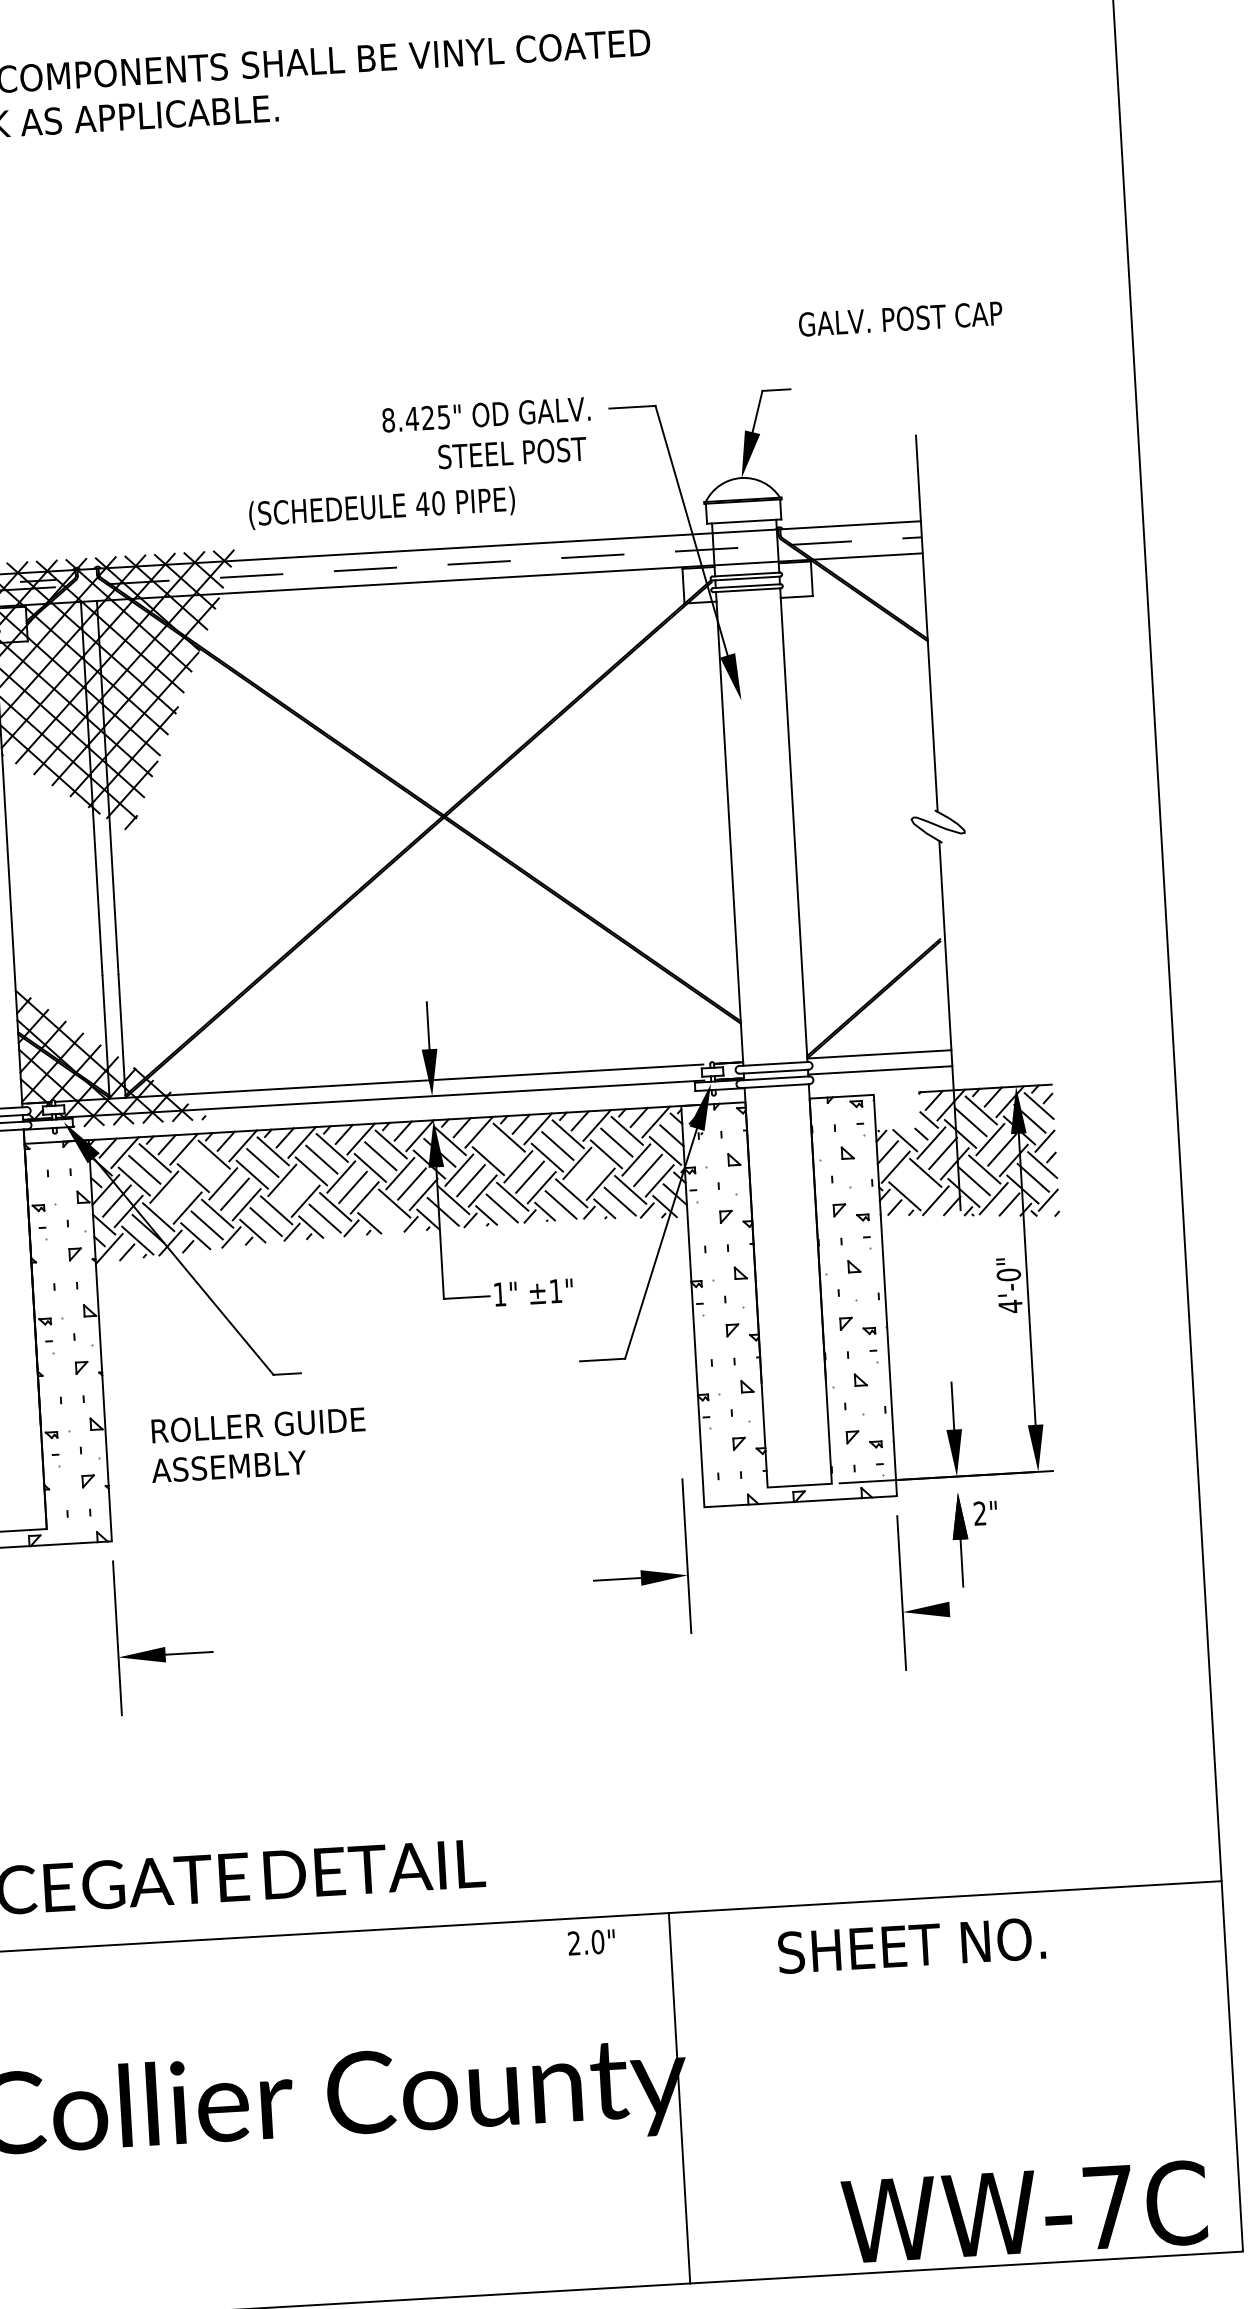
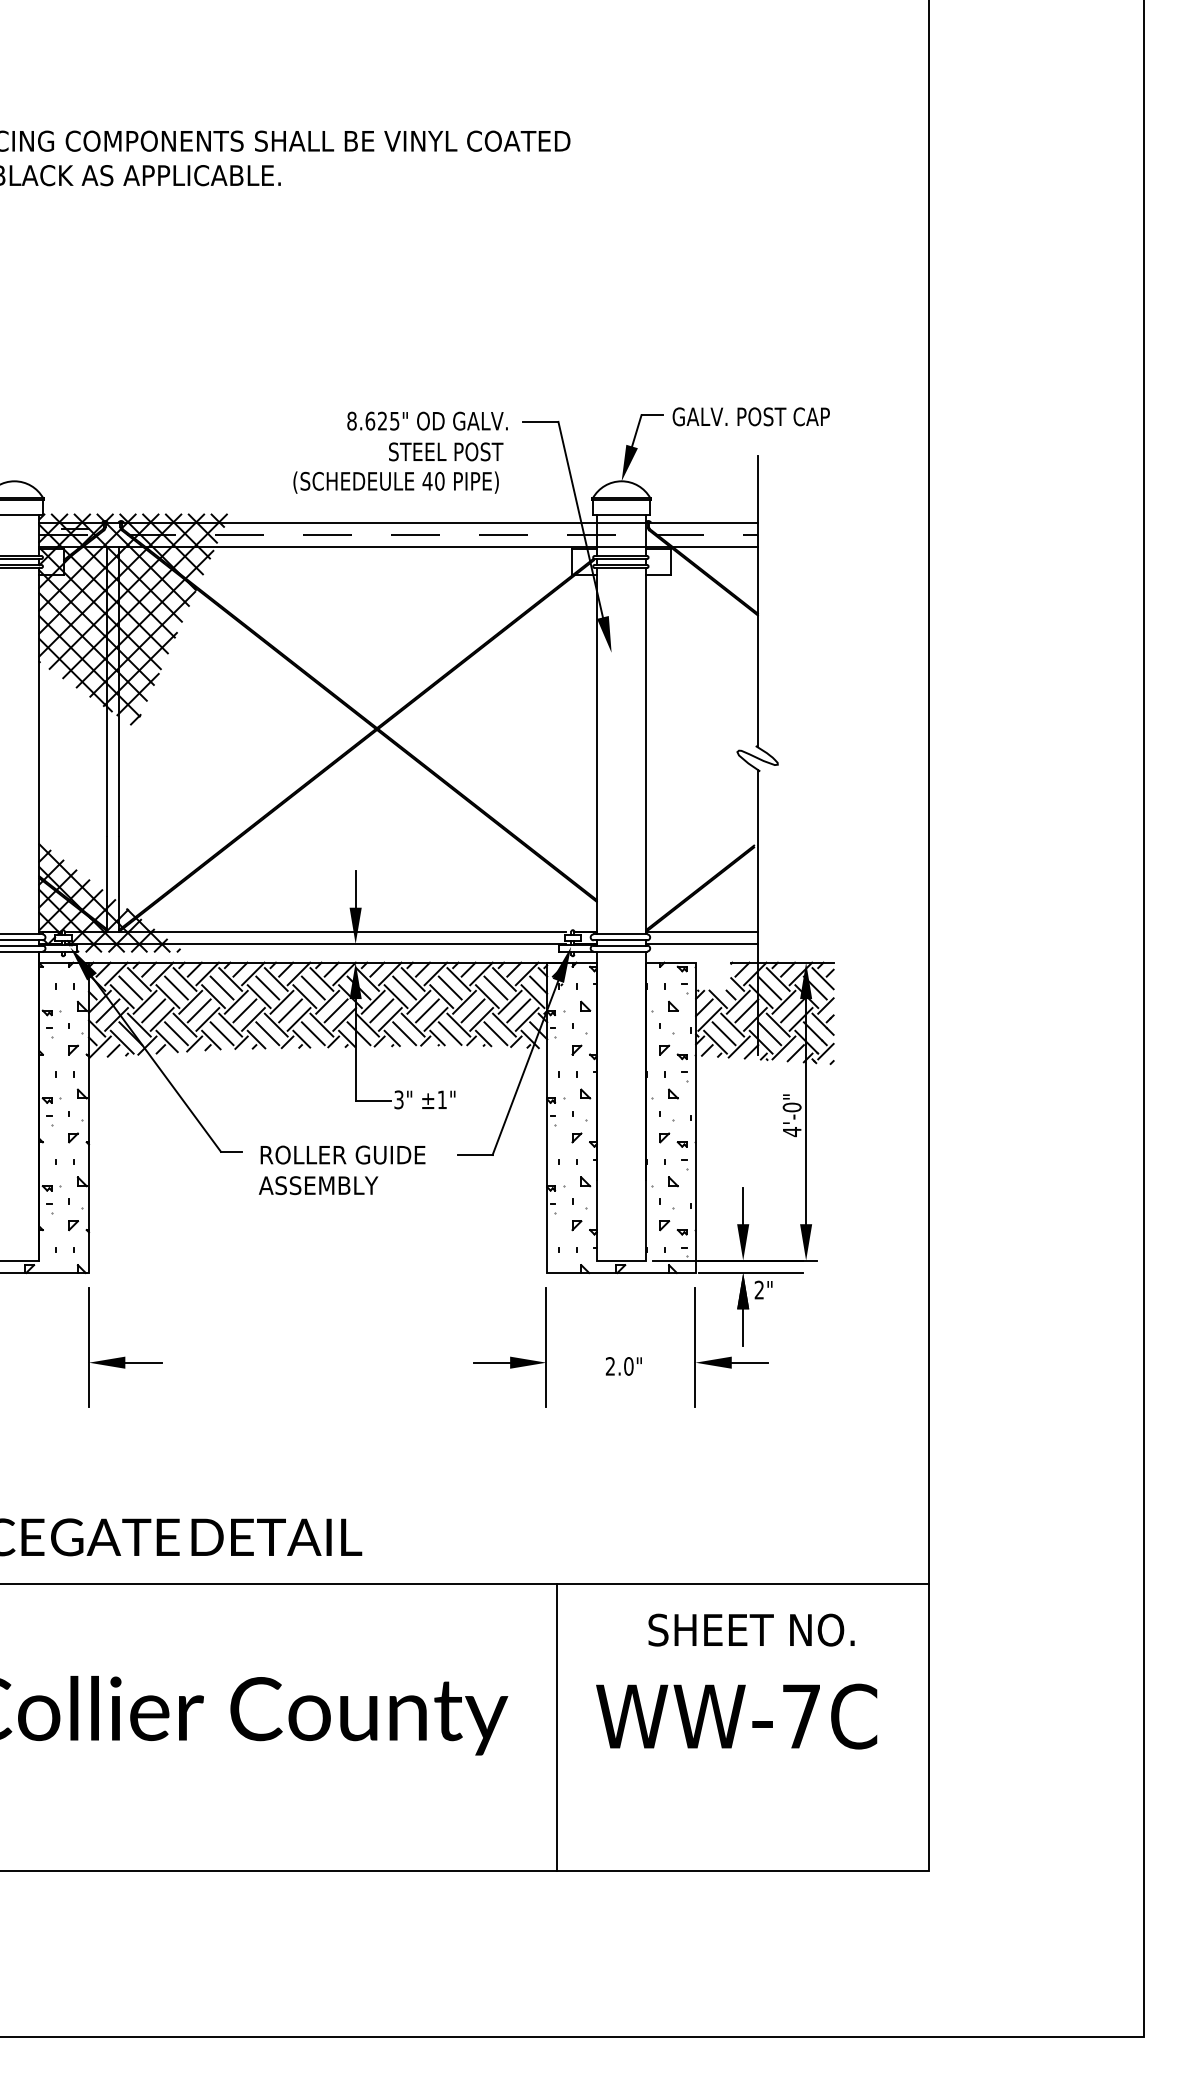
text: (899, 318) -> (750, 416), moved
text: (412, 418) -> (370, 420), 8.425" -> 8.625"
text: (381, 508) -> (395, 482), moved
line: (498, 1148) -> (404, 987), added
line: (203, 1165) -> (176, 987), added
line: (588, 1173) -> (472, 1010), added
line: (914, 1184) -> (723, 1033), added
line: (293, 1190) -> (244, 1010), added
line: (175, 1197) -> (153, 1010), added
line: (383, 1215) -> (312, 1033), added
text: (499, 1294) -> (398, 1099), 1" -> 3"
text: (257, 1445) -> (341, 1170), moved
line: (967, 1491) -> (750, 1272), added
part: (640, 1569) -> (510, 1356), moved
line: (972, 1607) -> (749, 1362), added
text: (591, 1942) -> (623, 1366), moved
text: (911, 1944) -> (751, 1629), moved
line: (679, 2098) -> (556, 1727), moved
text: (1024, 2212) -> (736, 1716), moved

